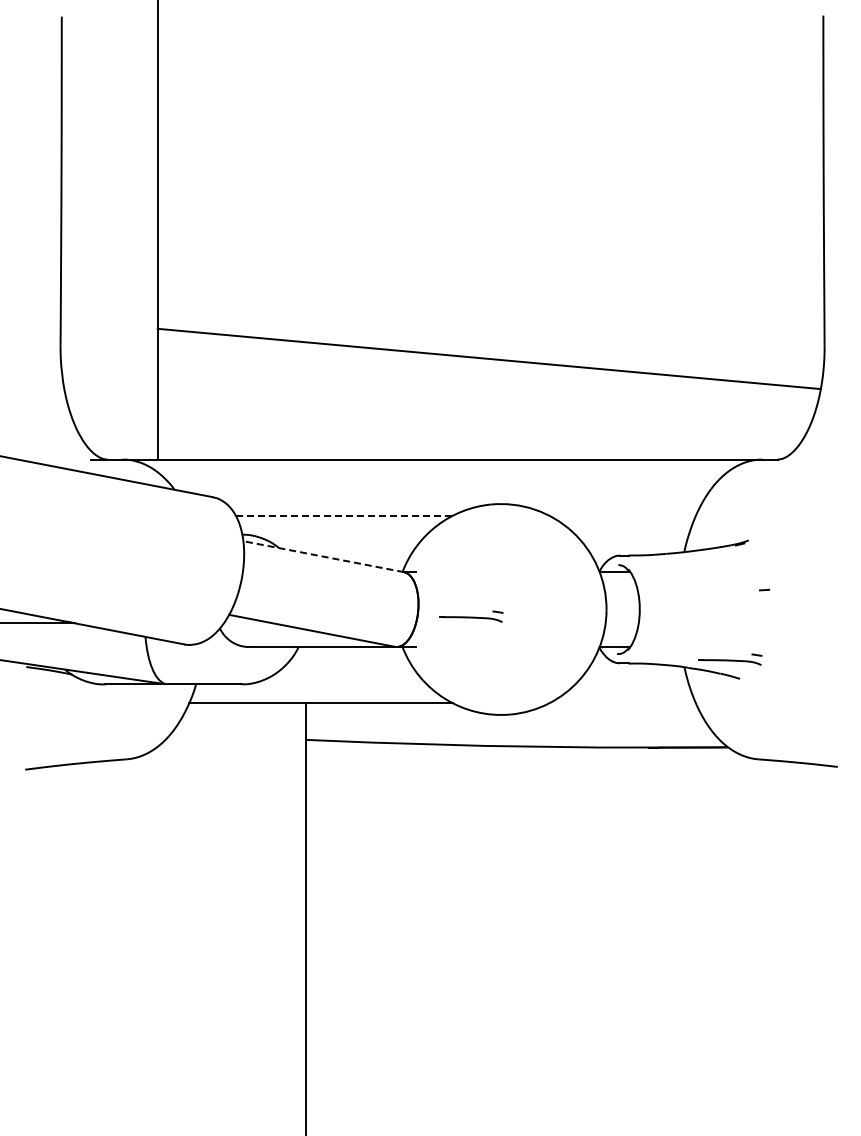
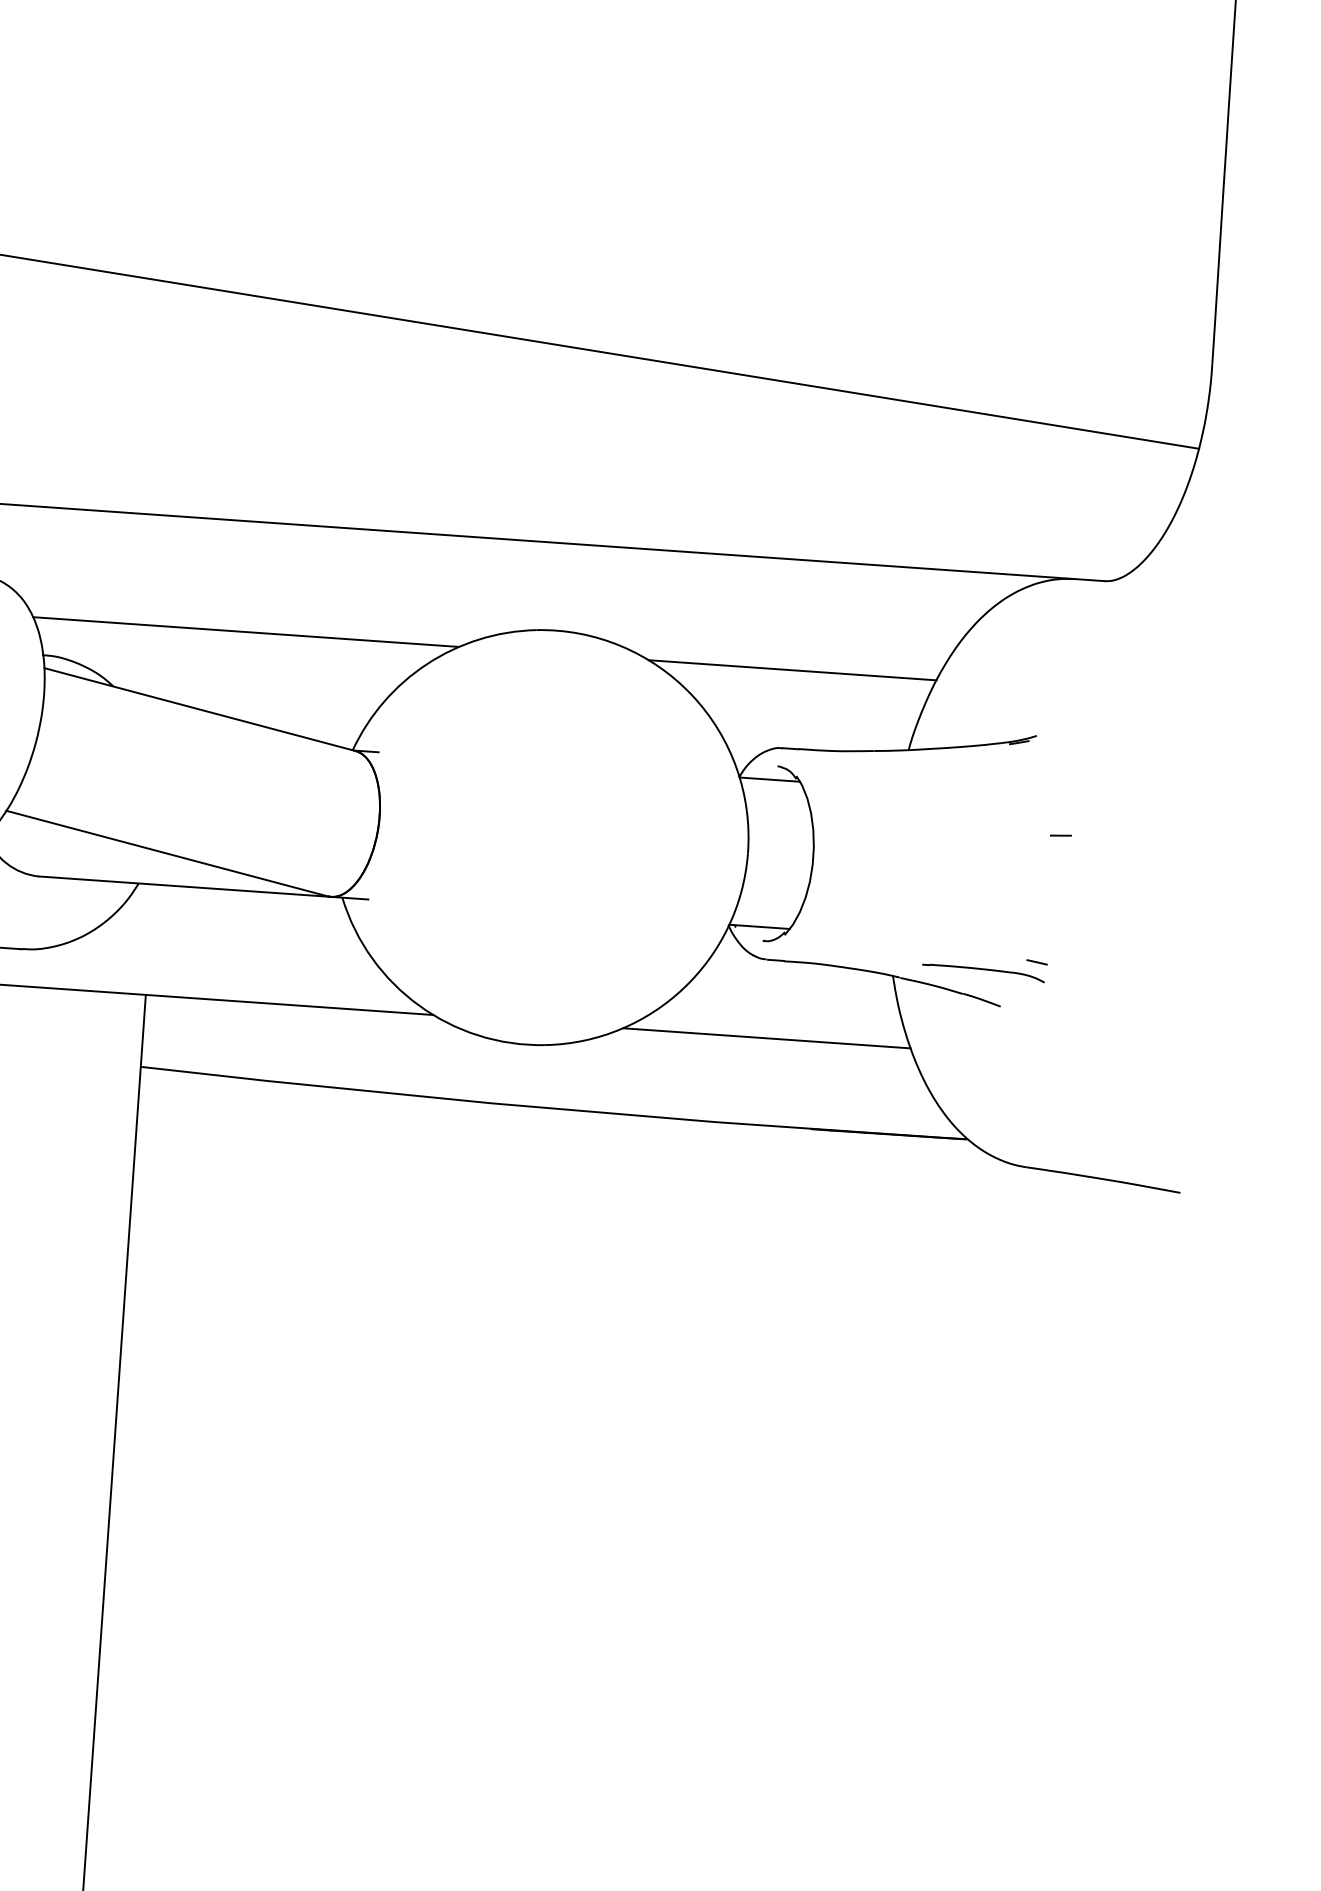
line: (344, 515) -> (246, 631), dashed -> solid
line: (622, 515) -> (792, 669), added
line: (323, 556) -> (199, 709), dashed -> solid
part: (471, 616) -> (481, 847), removed
line: (622, 703) -> (766, 1038), added

